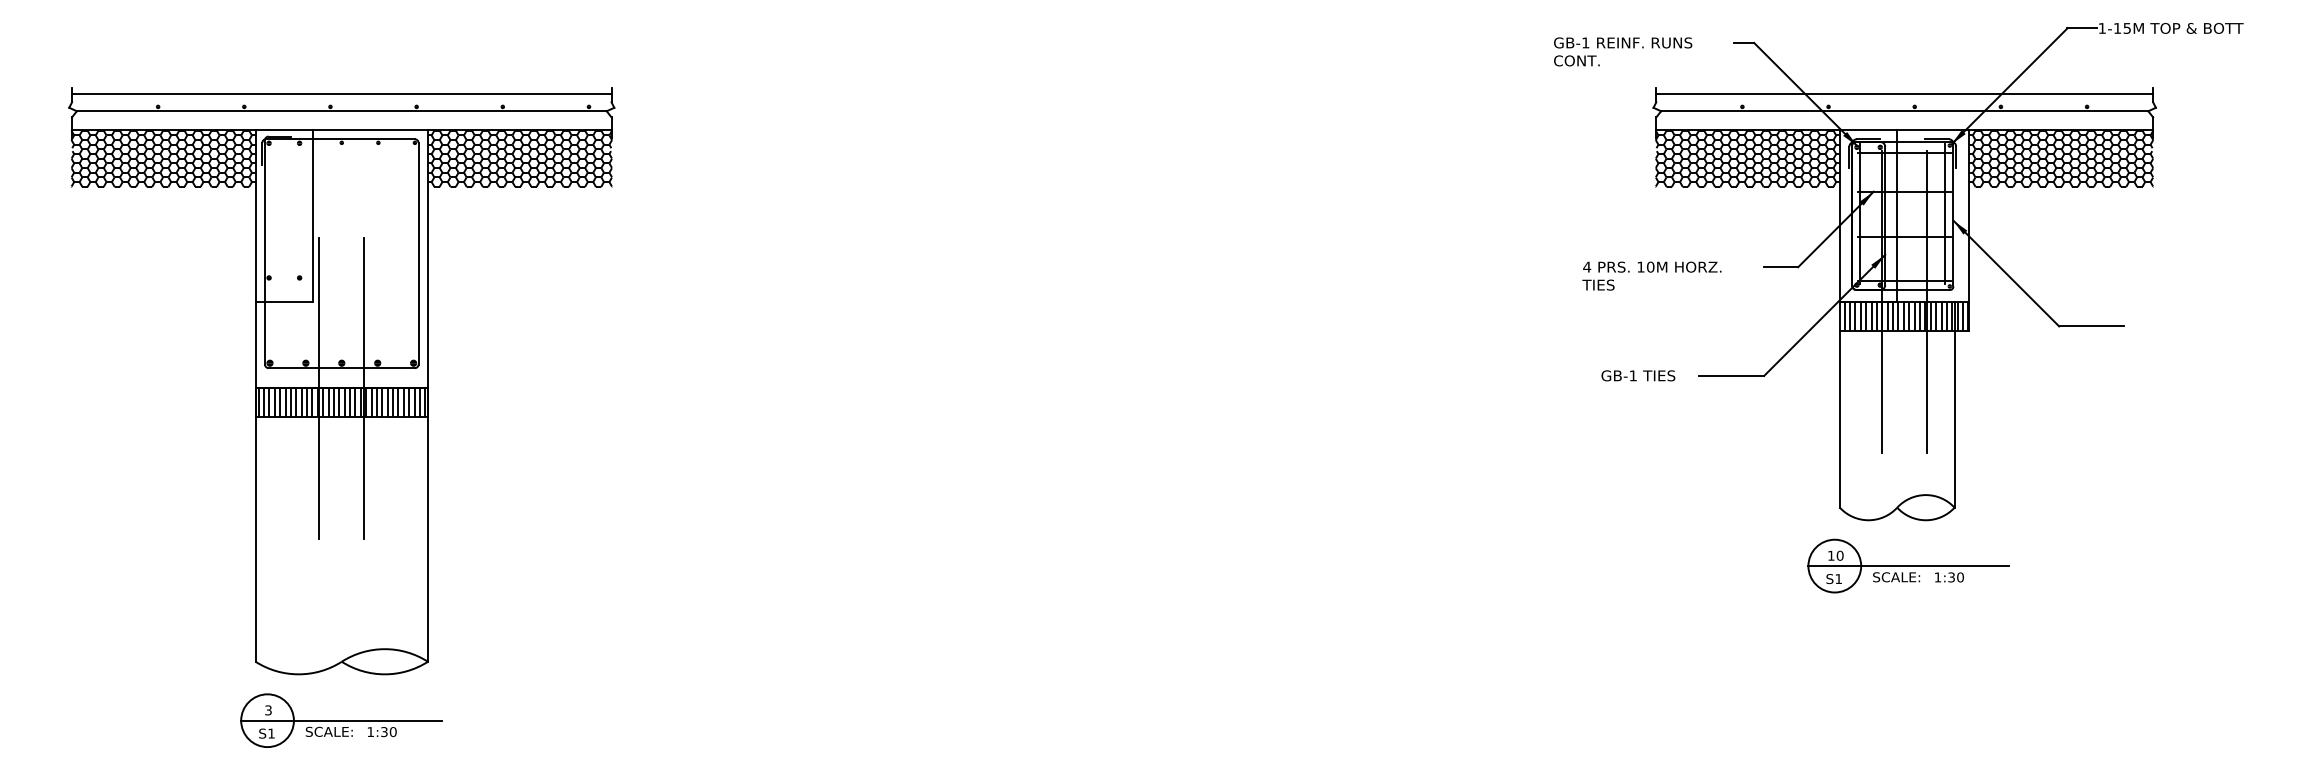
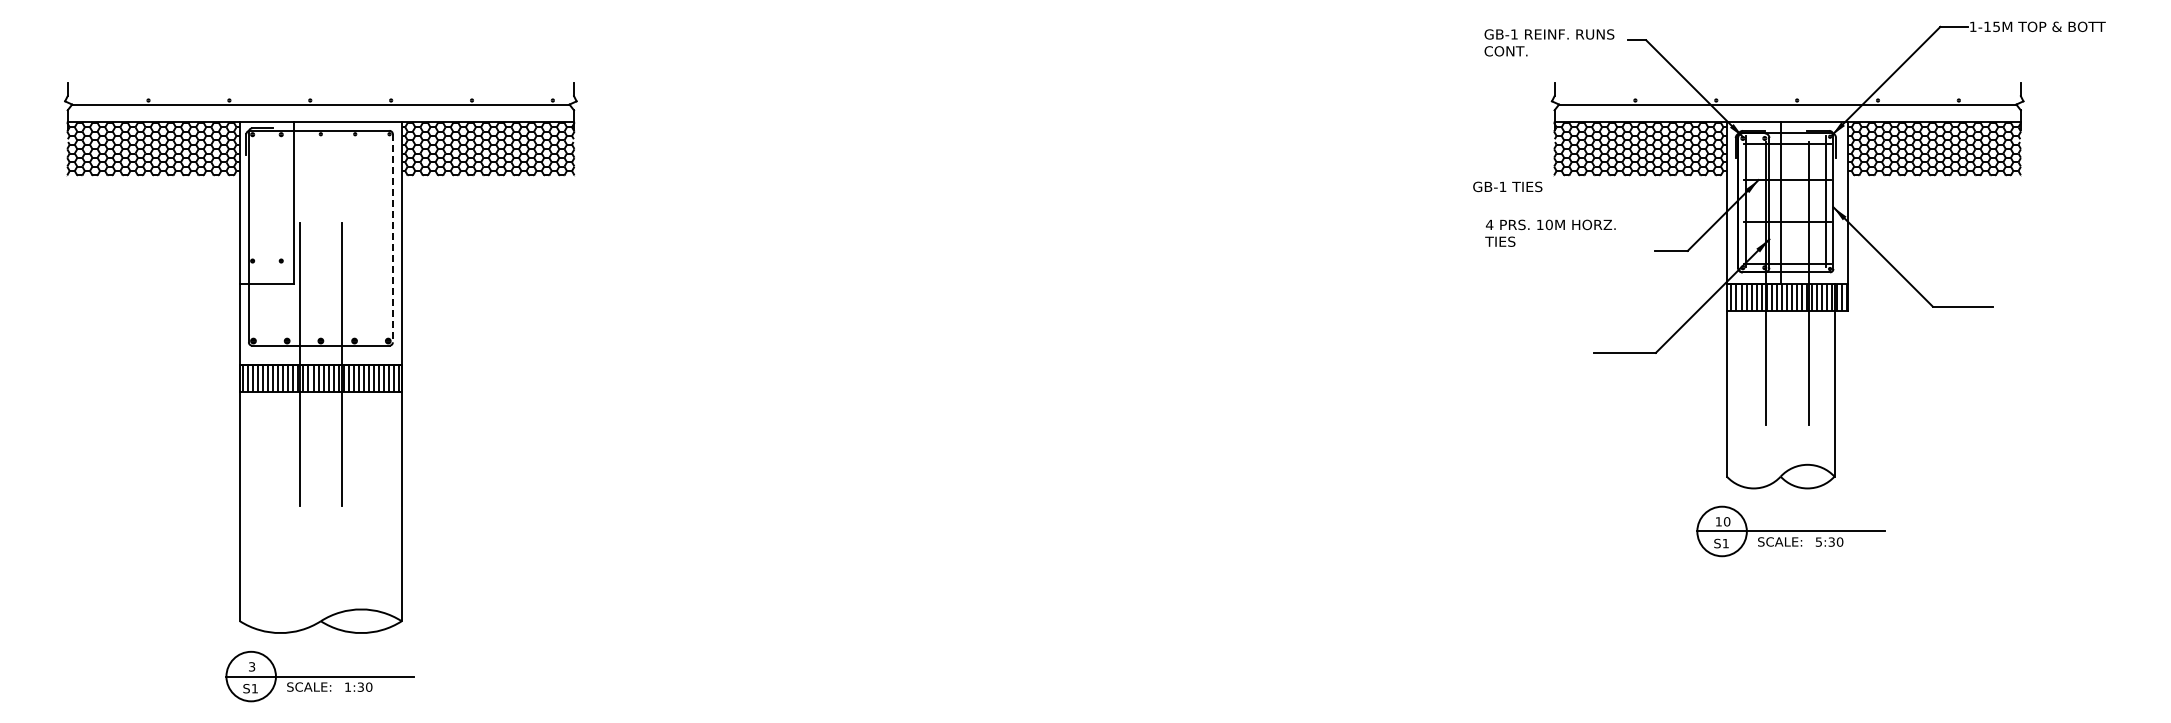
text: (1623, 51) -> (1549, 42), moved
line: (341, 94) -> (320, 88), removed
line: (1904, 94) -> (1787, 88), removed
line: (418, 253) -> (392, 238), solid -> dashed
text: (1651, 275) -> (1550, 232), moved
text: (1638, 375) -> (1507, 186), moved
text: (1937, 576) -> (1818, 541), 1:30 -> 5:30

